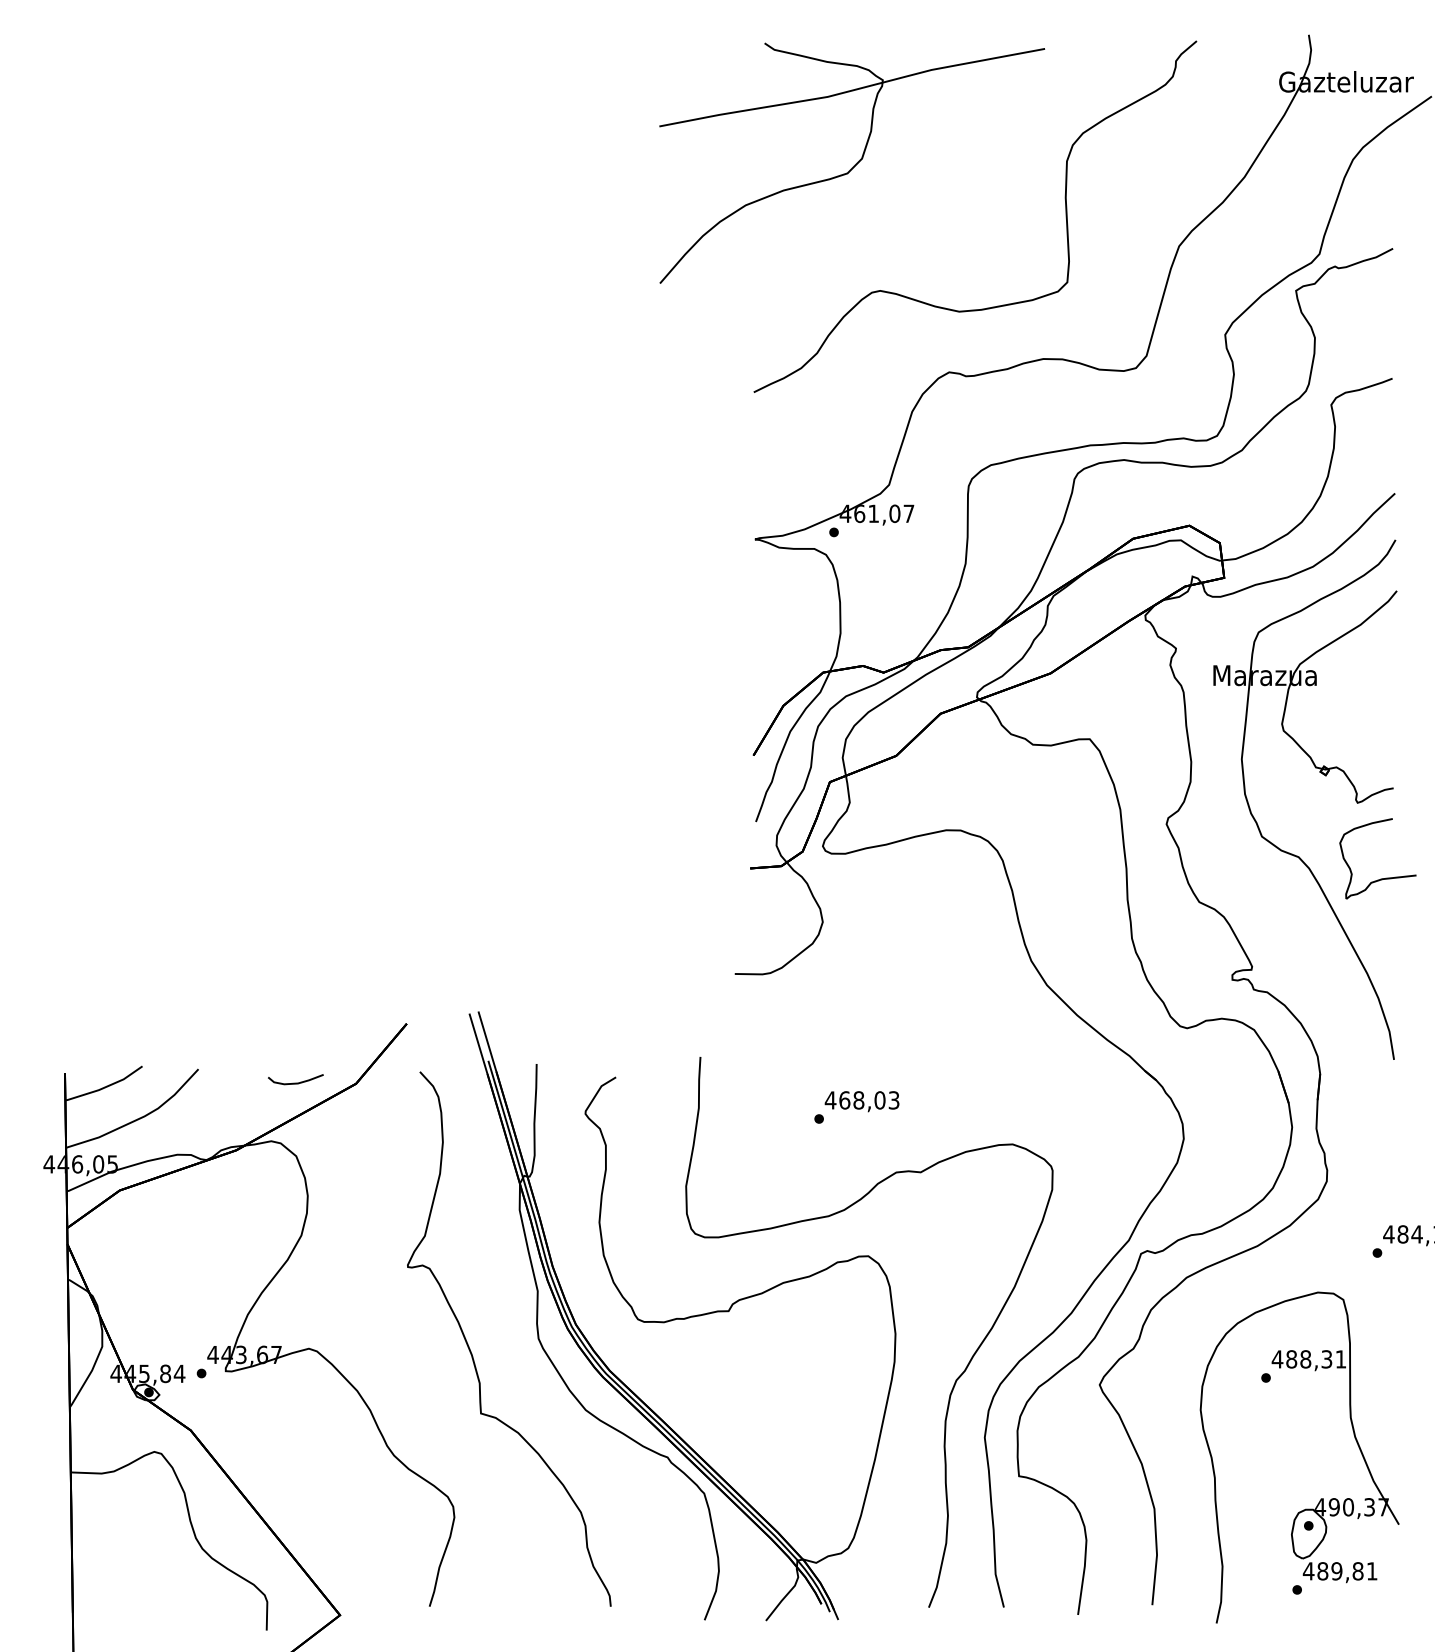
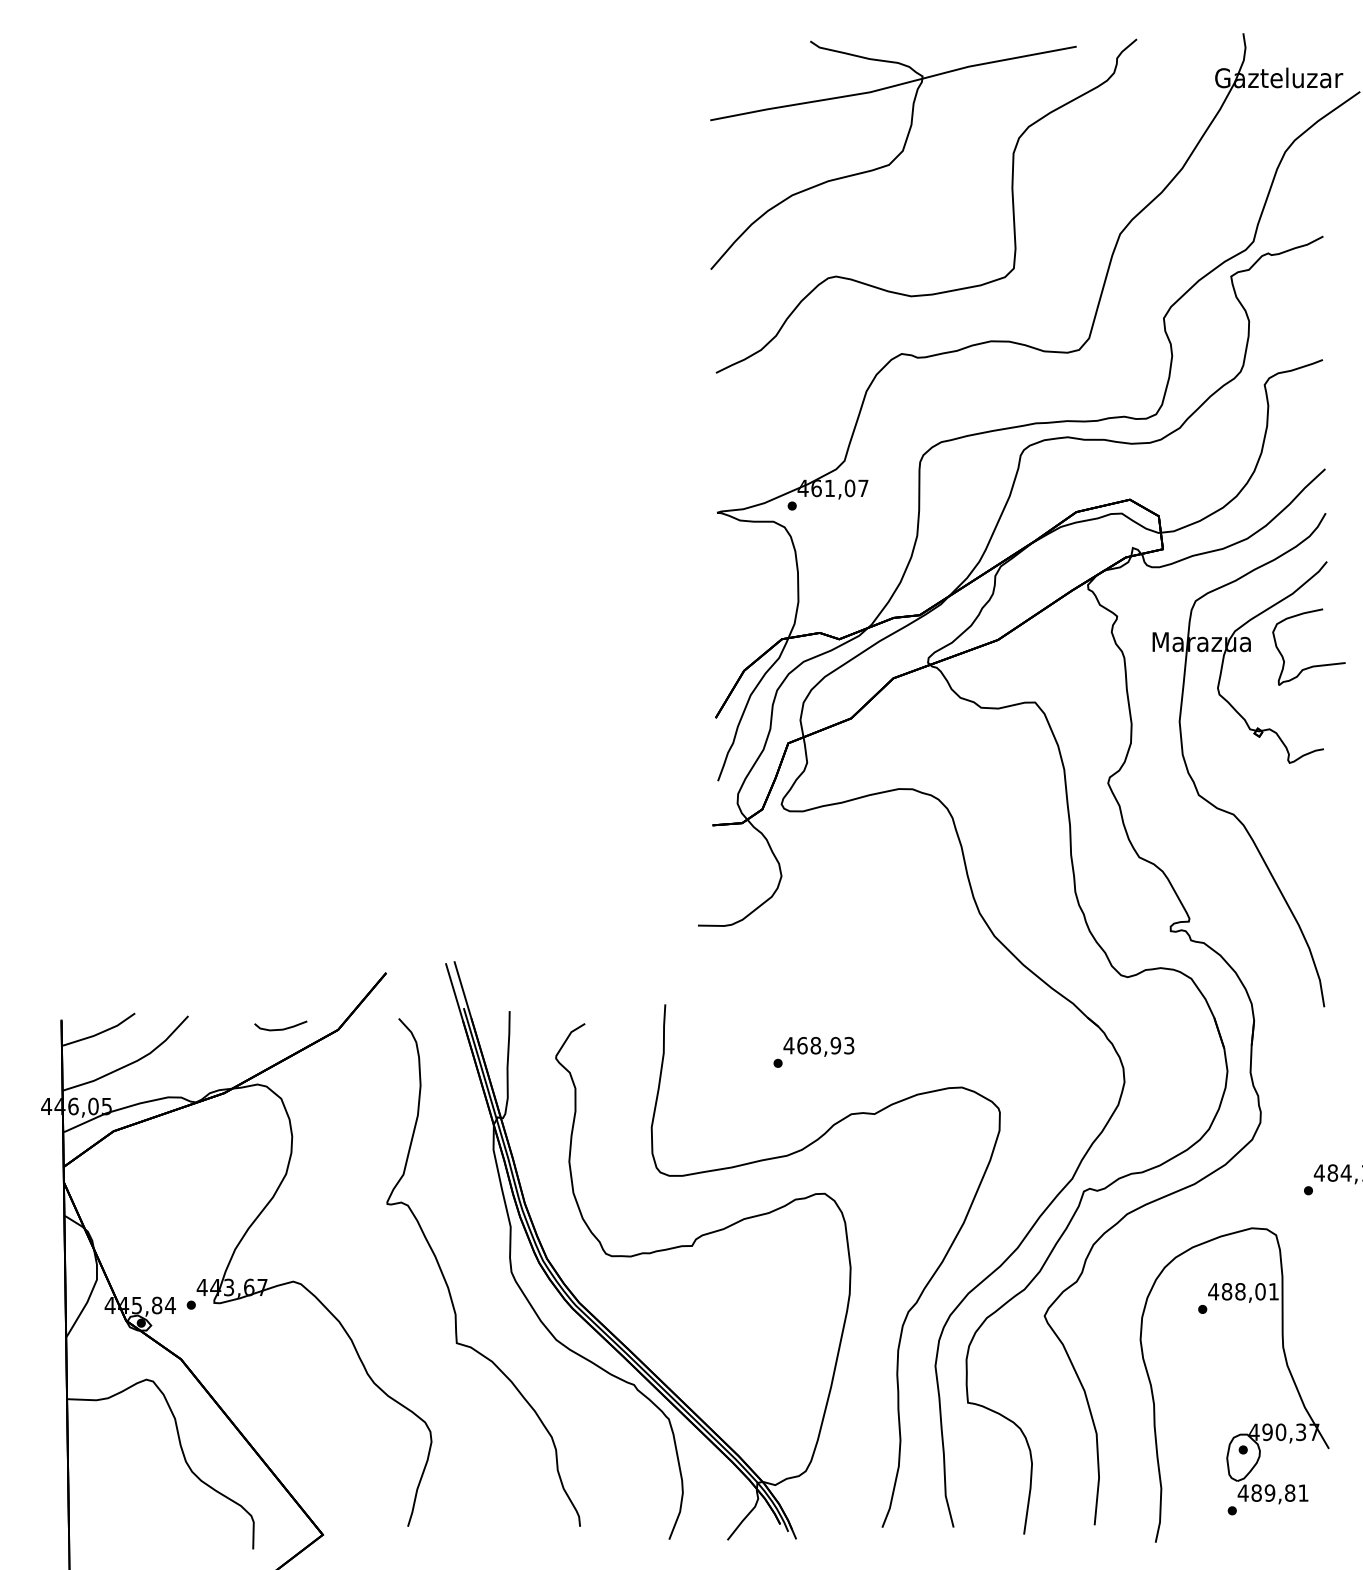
part: (852, 162) -> (893, 154), moved
part: (1381, 878) -> (1312, 665), moved
text: (879, 1100) -> (835, 1045), 468,03 -> 468,93
text: (1326, 1359) -> (1260, 1291), 488,31 -> 488,01

